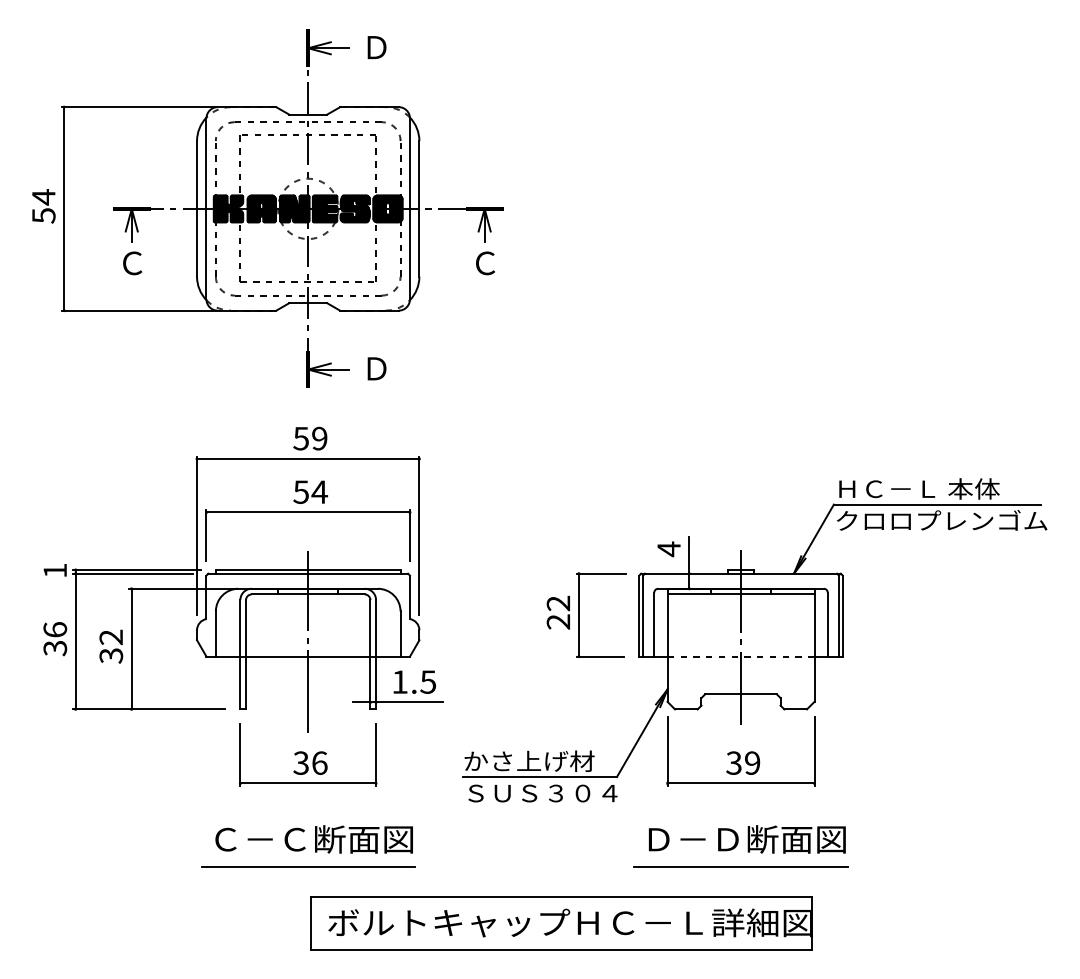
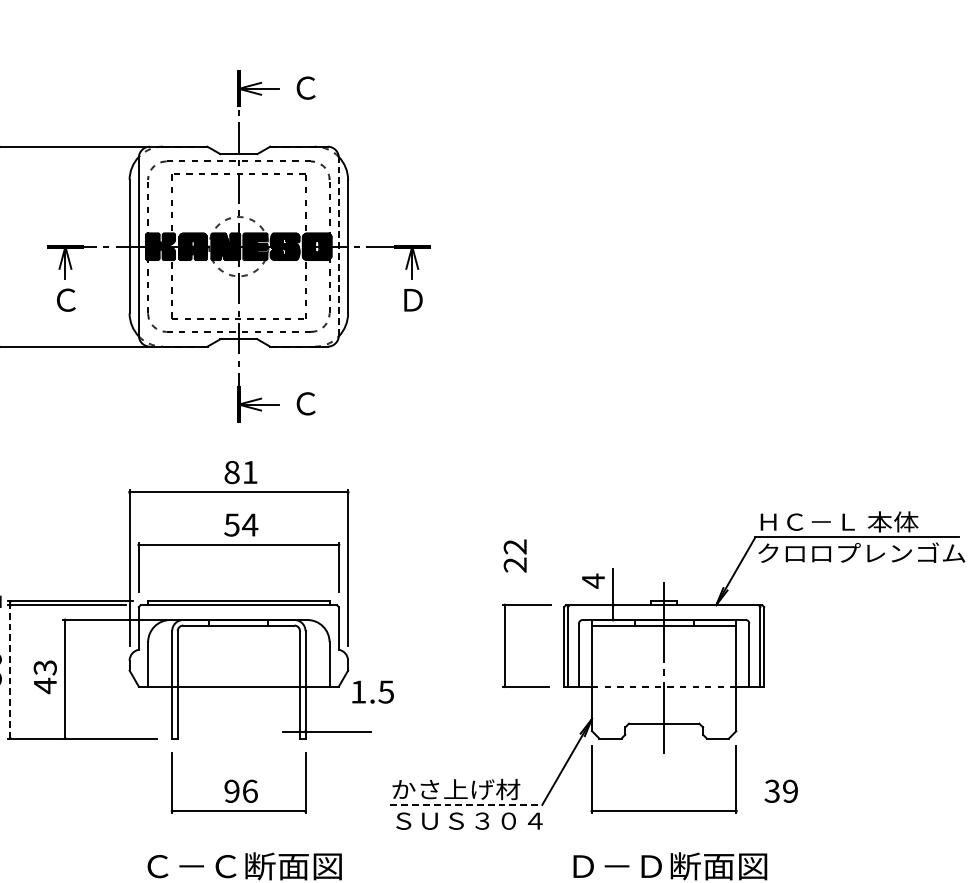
text: (376, 47) -> (305, 88), Ｄ -> Ｃ
line: (409, 208) -> (338, 246), solid -> dashed
text: (485, 263) -> (413, 300), Ｃ -> Ｄ
text: (376, 368) -> (305, 403), Ｄ -> Ｃ
text: (310, 438) -> (241, 472), 59 -> 81
text: (557, 612) -> (514, 555), moved
line: (75, 641) -> (10, 671), solid -> dashed
line: (308, 642) -> (239, 672), removed
text: (111, 646) -> (45, 676), 32 -> 43
text: (414, 681) -> (372, 691), moved
text: (300, 762) -> (231, 790), 36 -> 96
text: (743, 762) -> (781, 790), moved
line: (540, 776) -> (467, 804), solid -> dashed

